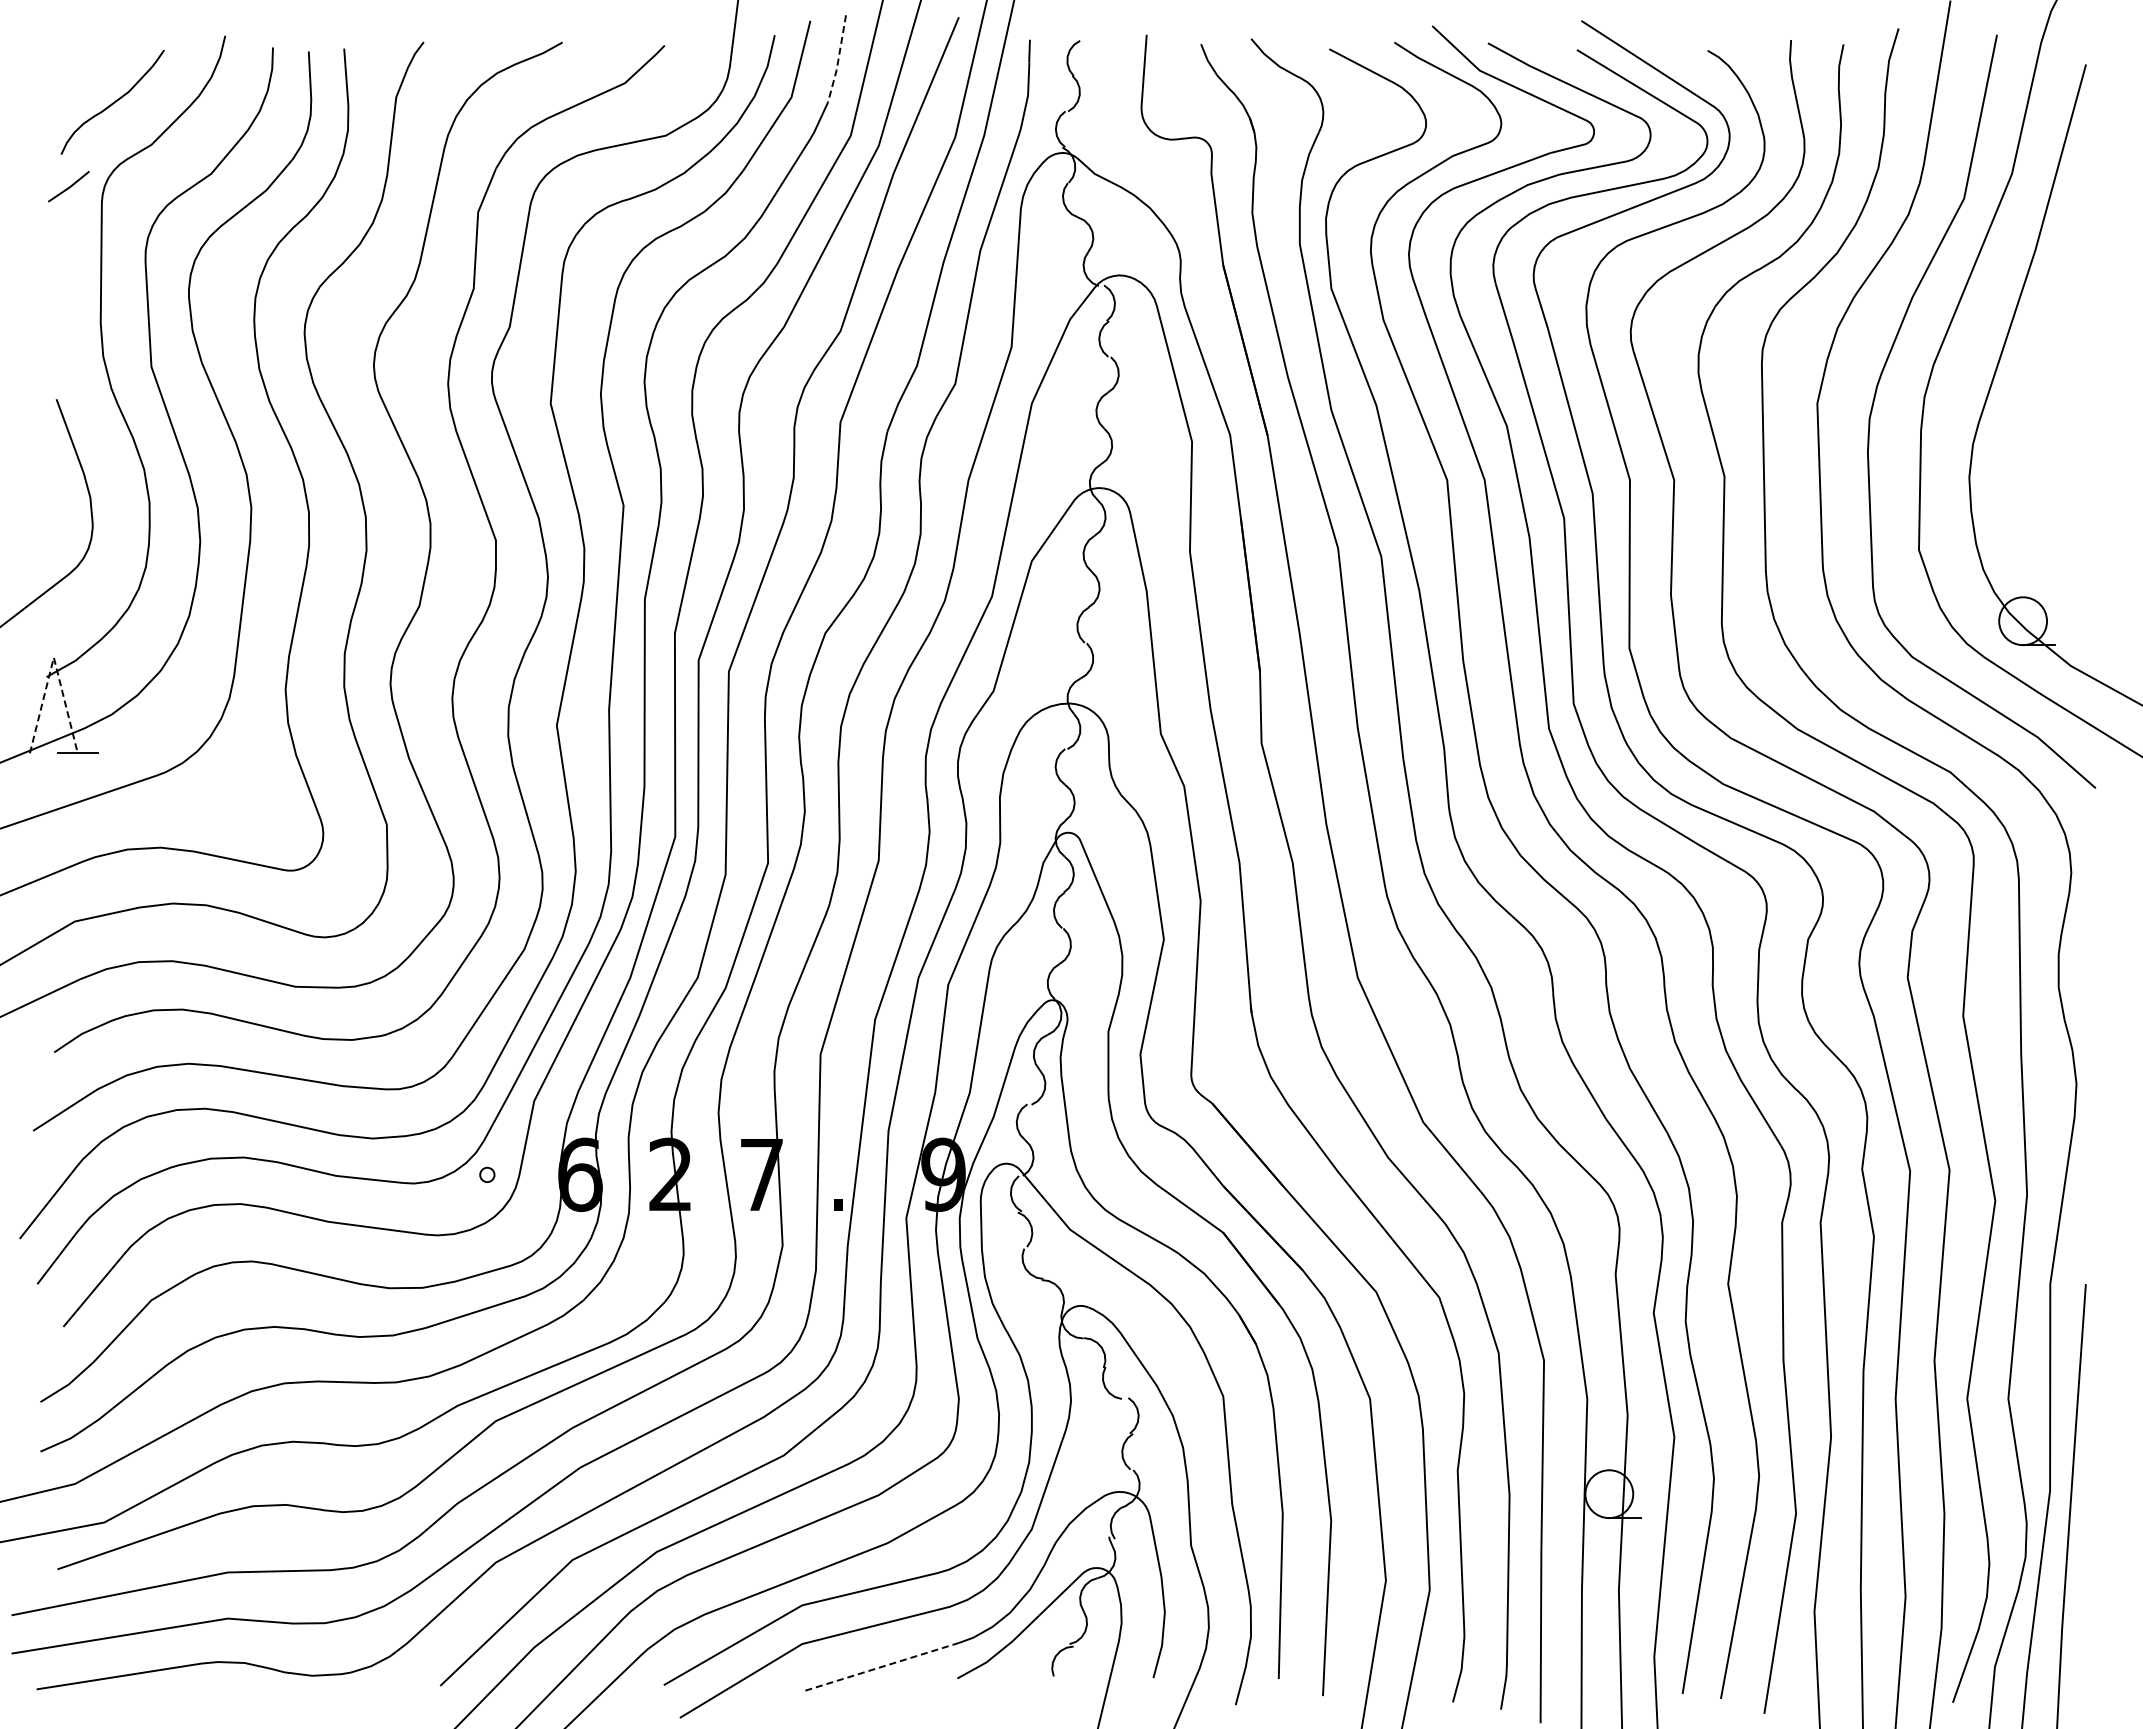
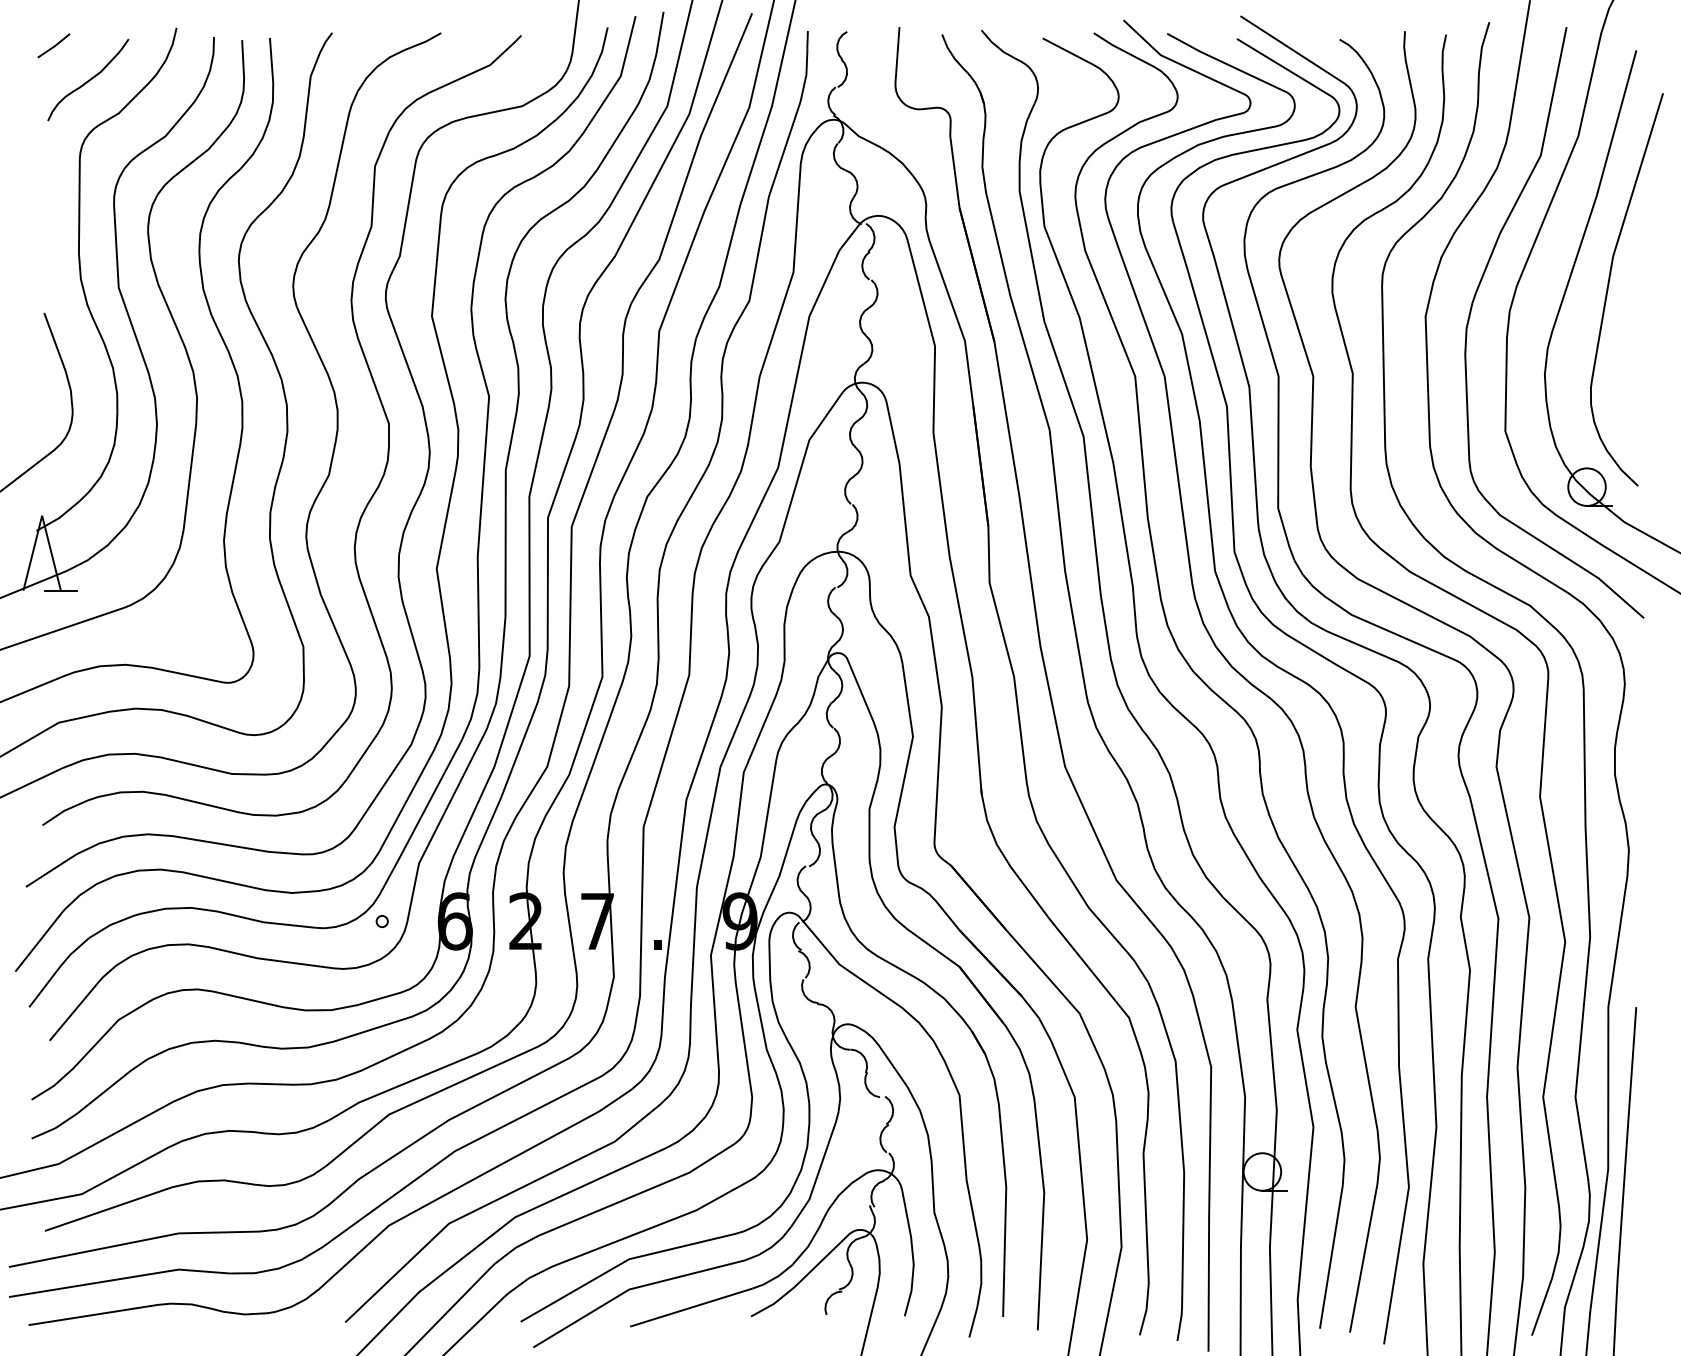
line: (838, 60) -> (657, 47), dashed -> solid
line: (69, 186) -> (54, 45), moved
curve: (2051, 363) -> (1609, 284), added
line: (53, 657) -> (41, 515), dashed -> solid
line: (881, 1667) -> (691, 1307), dashed -> solid

